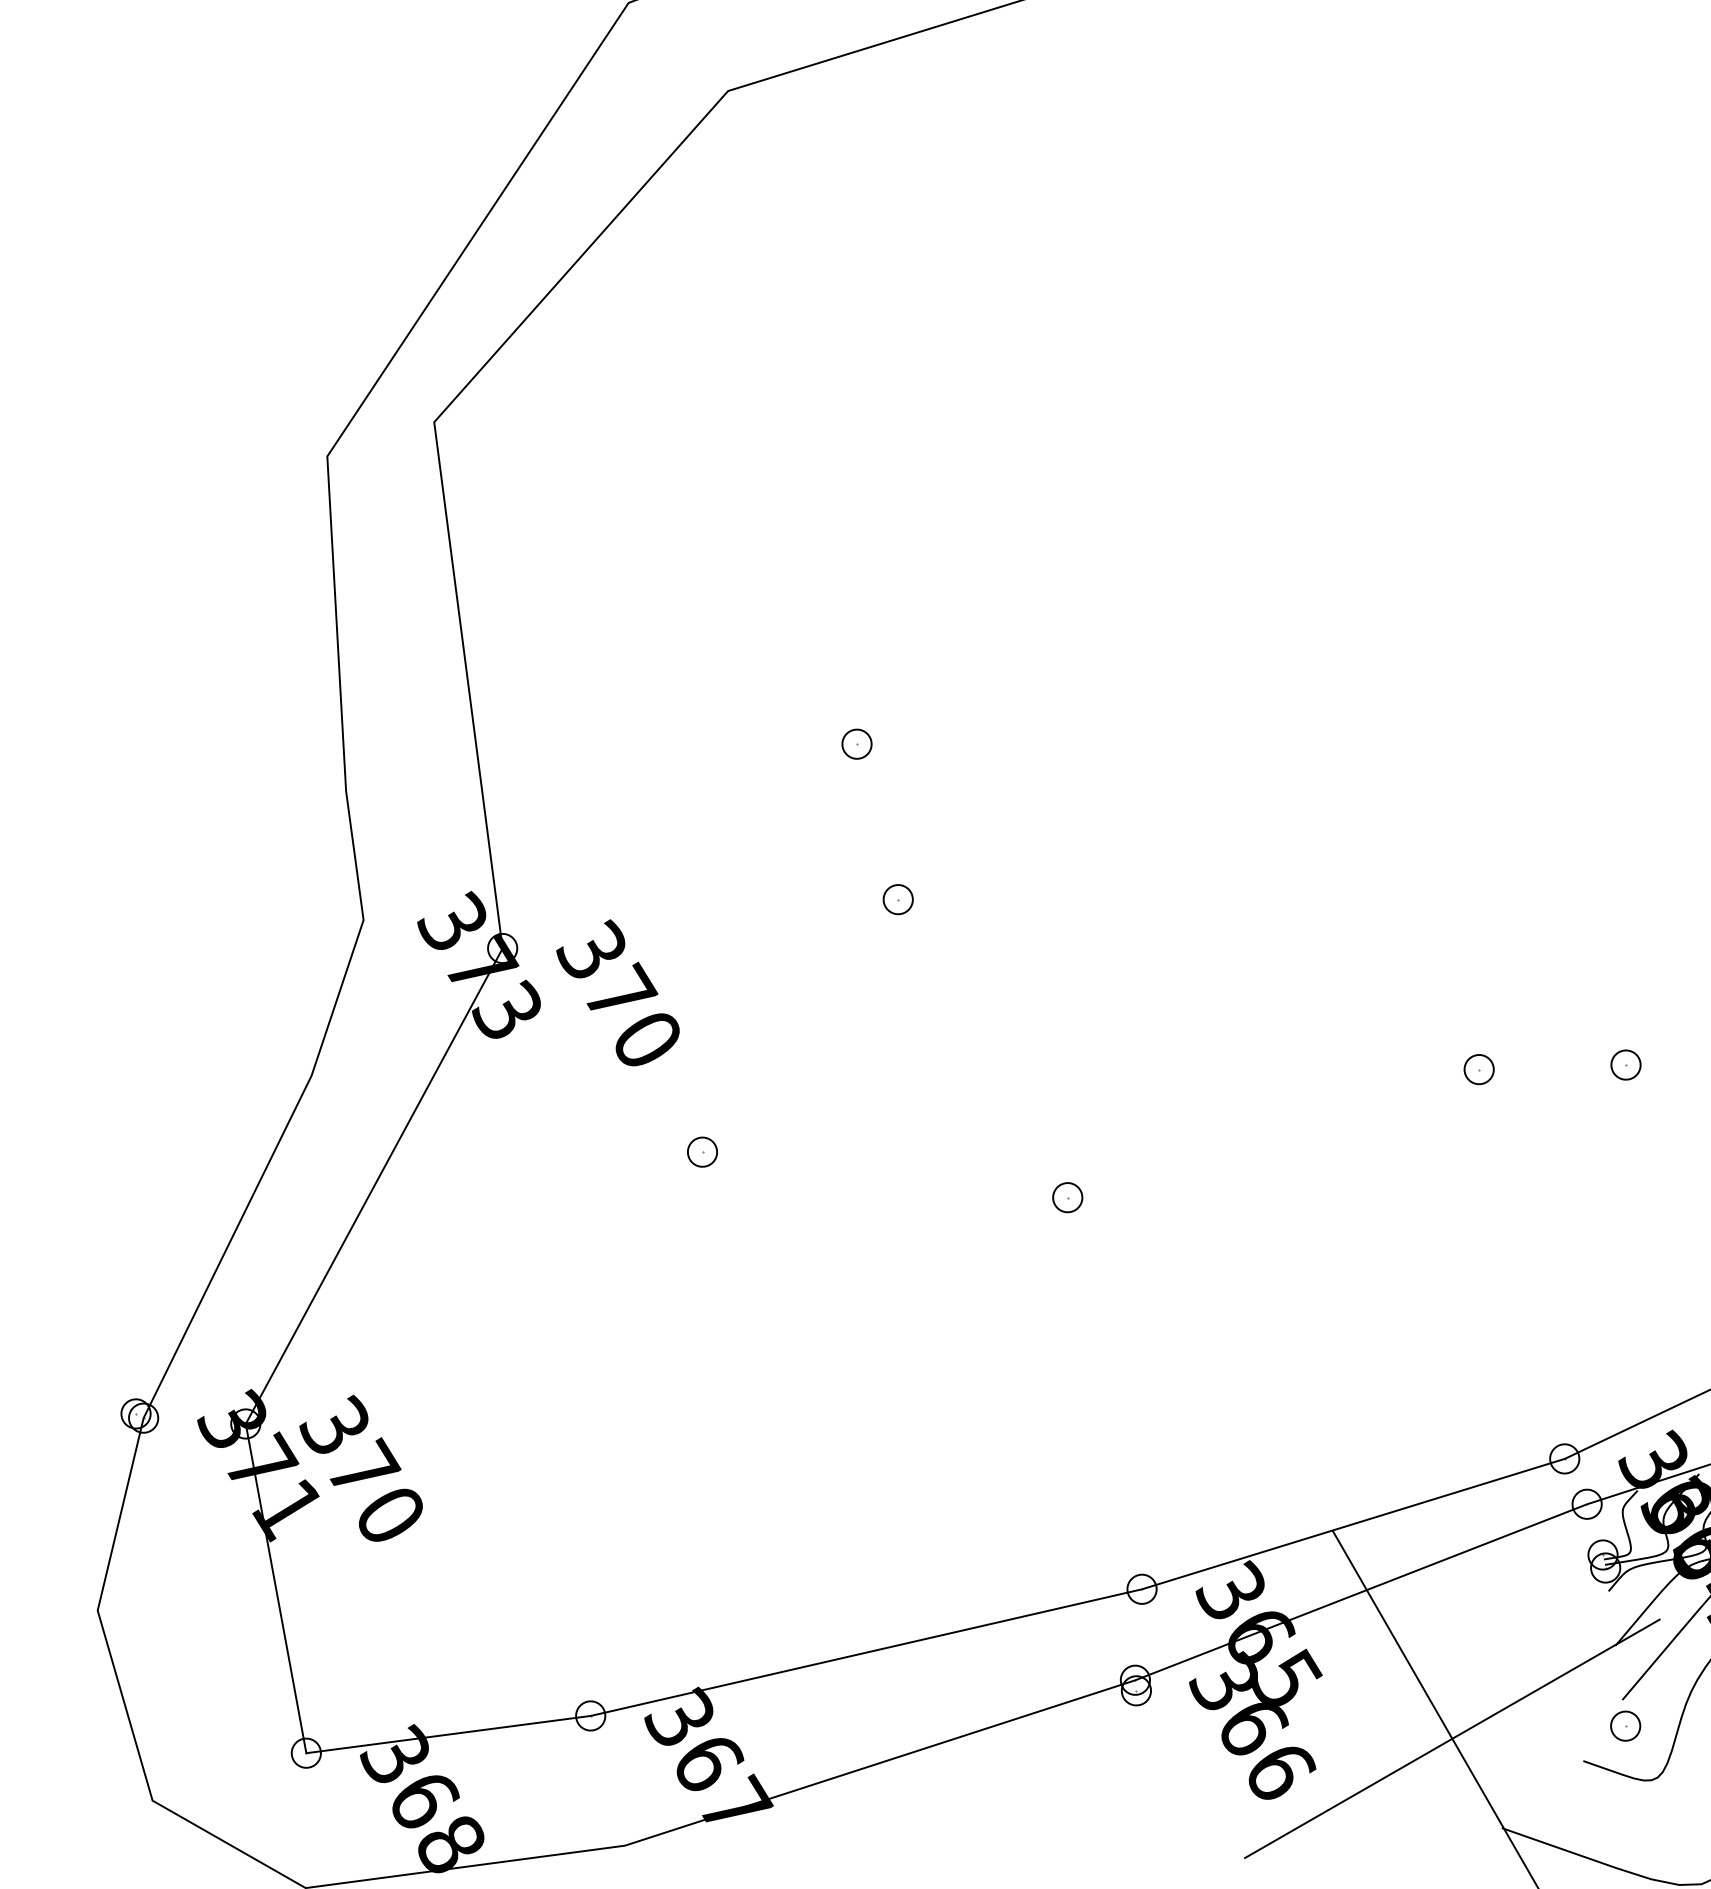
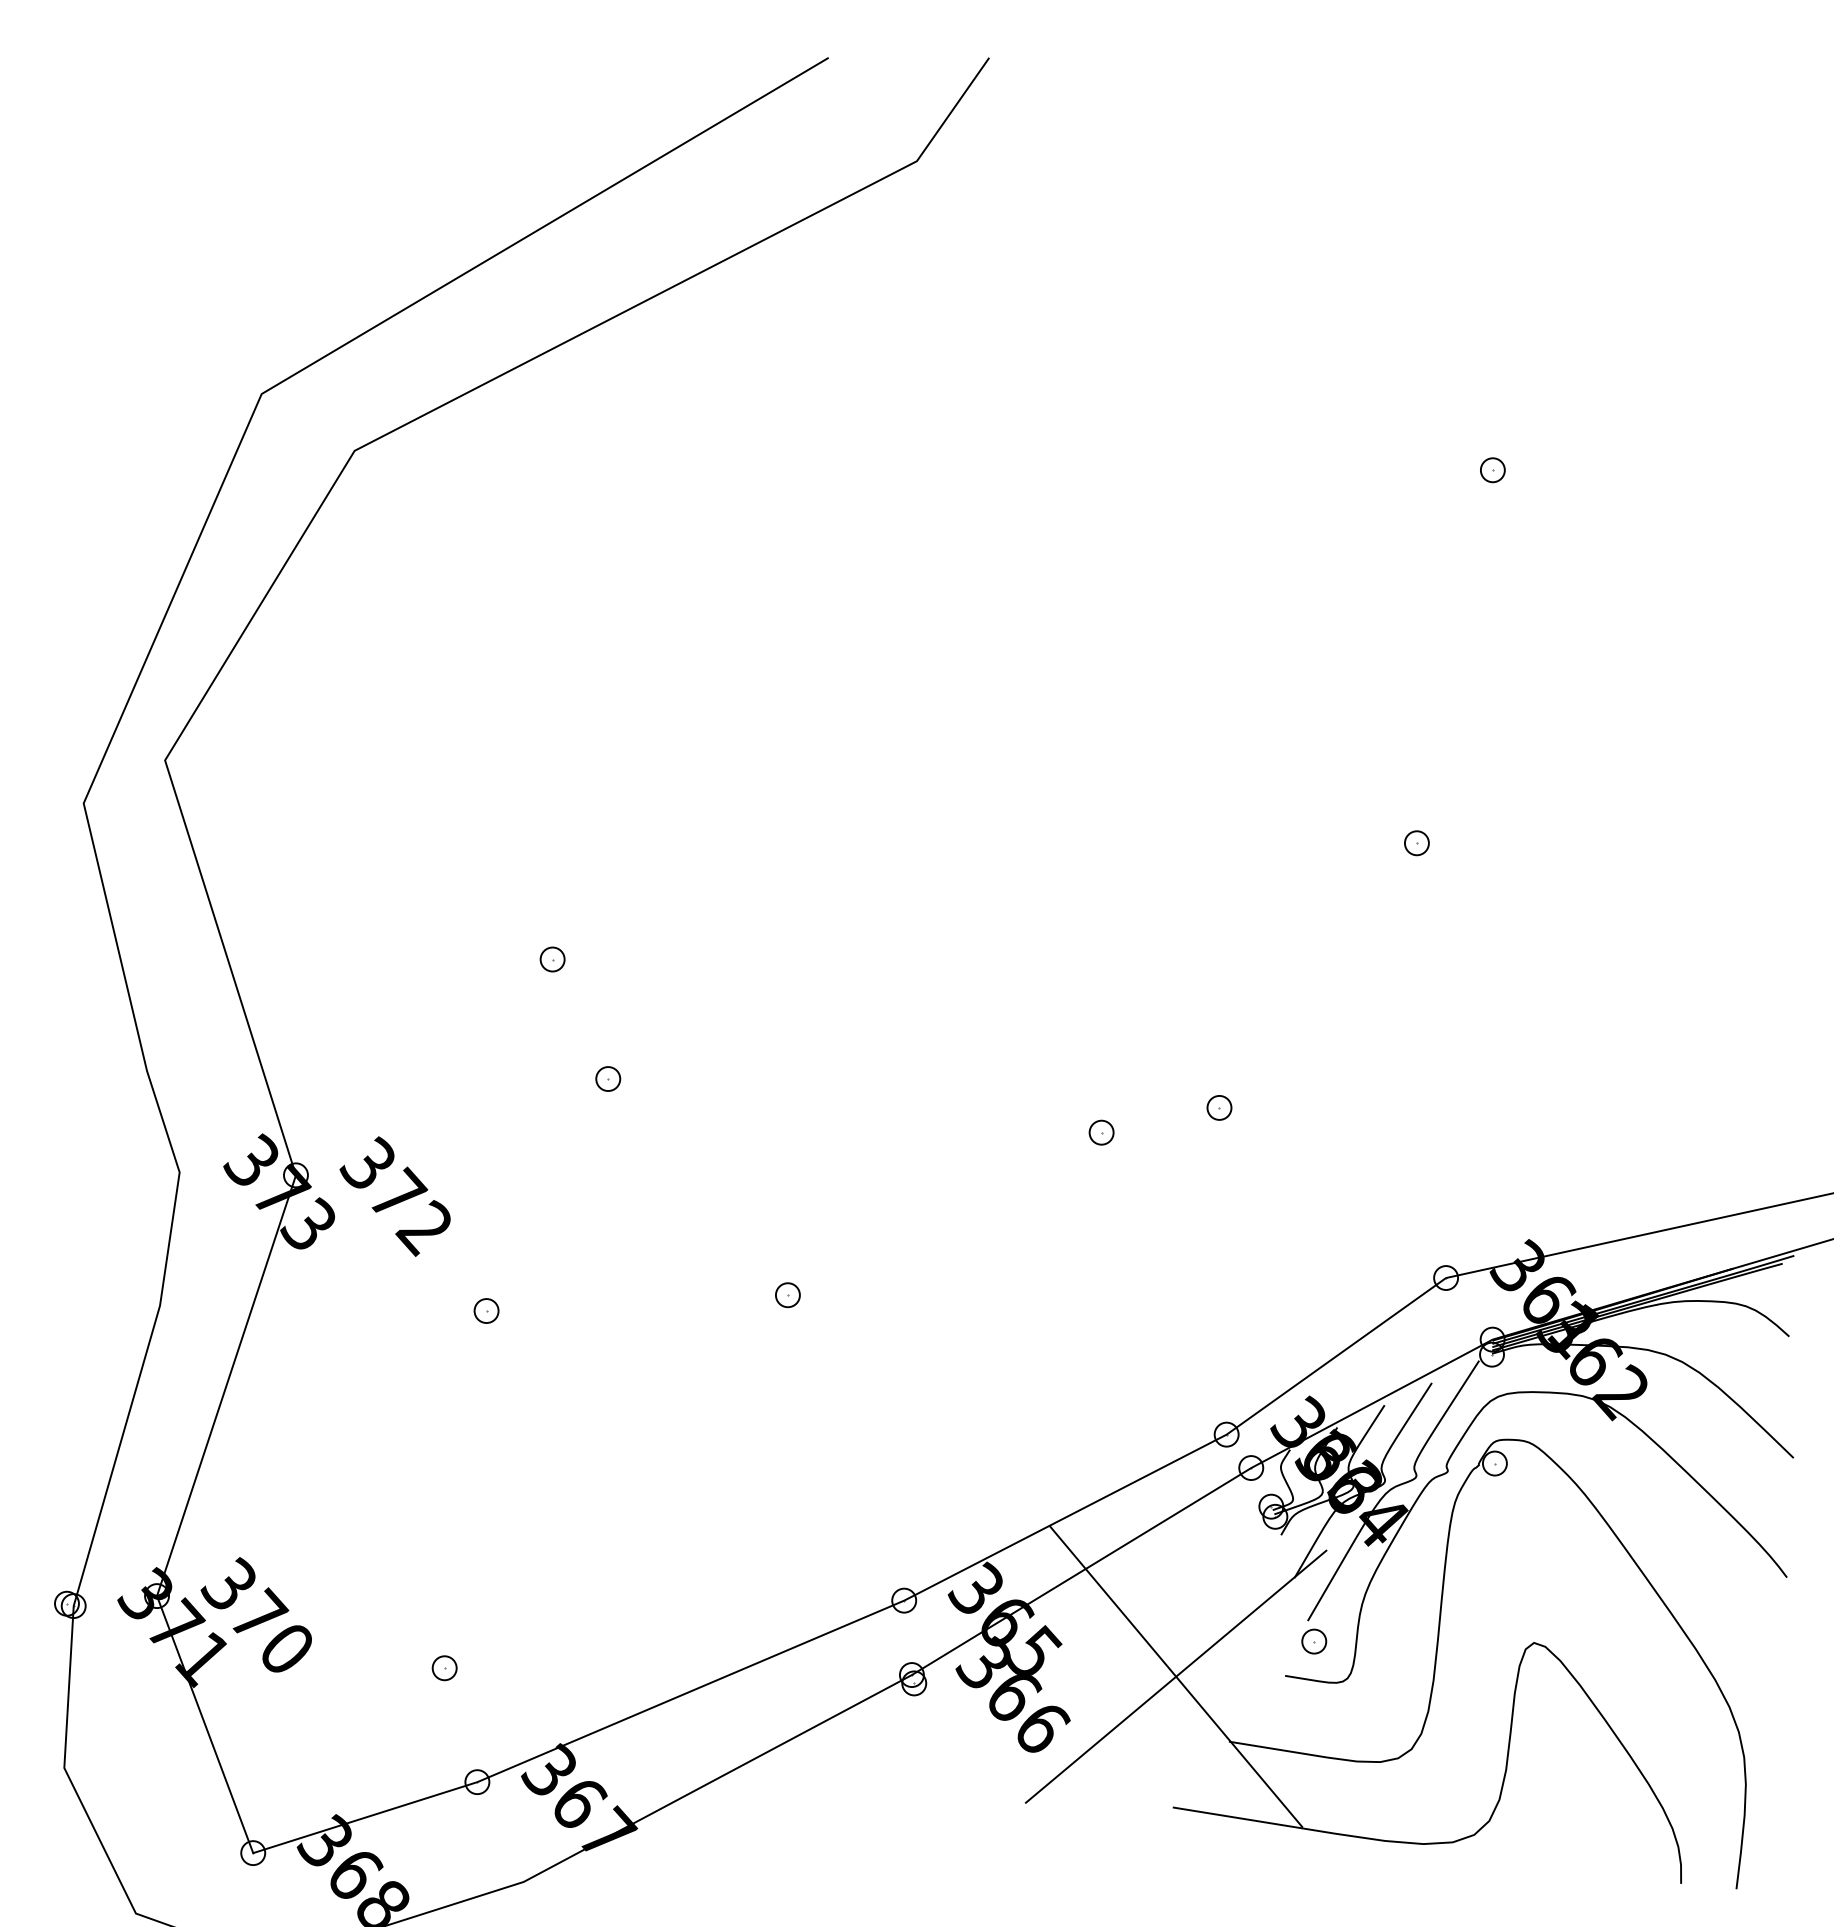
text: (643, 1039) -> (422, 1228), 370 -> 372
part: (575, 1572) -> (444, 1668), added

